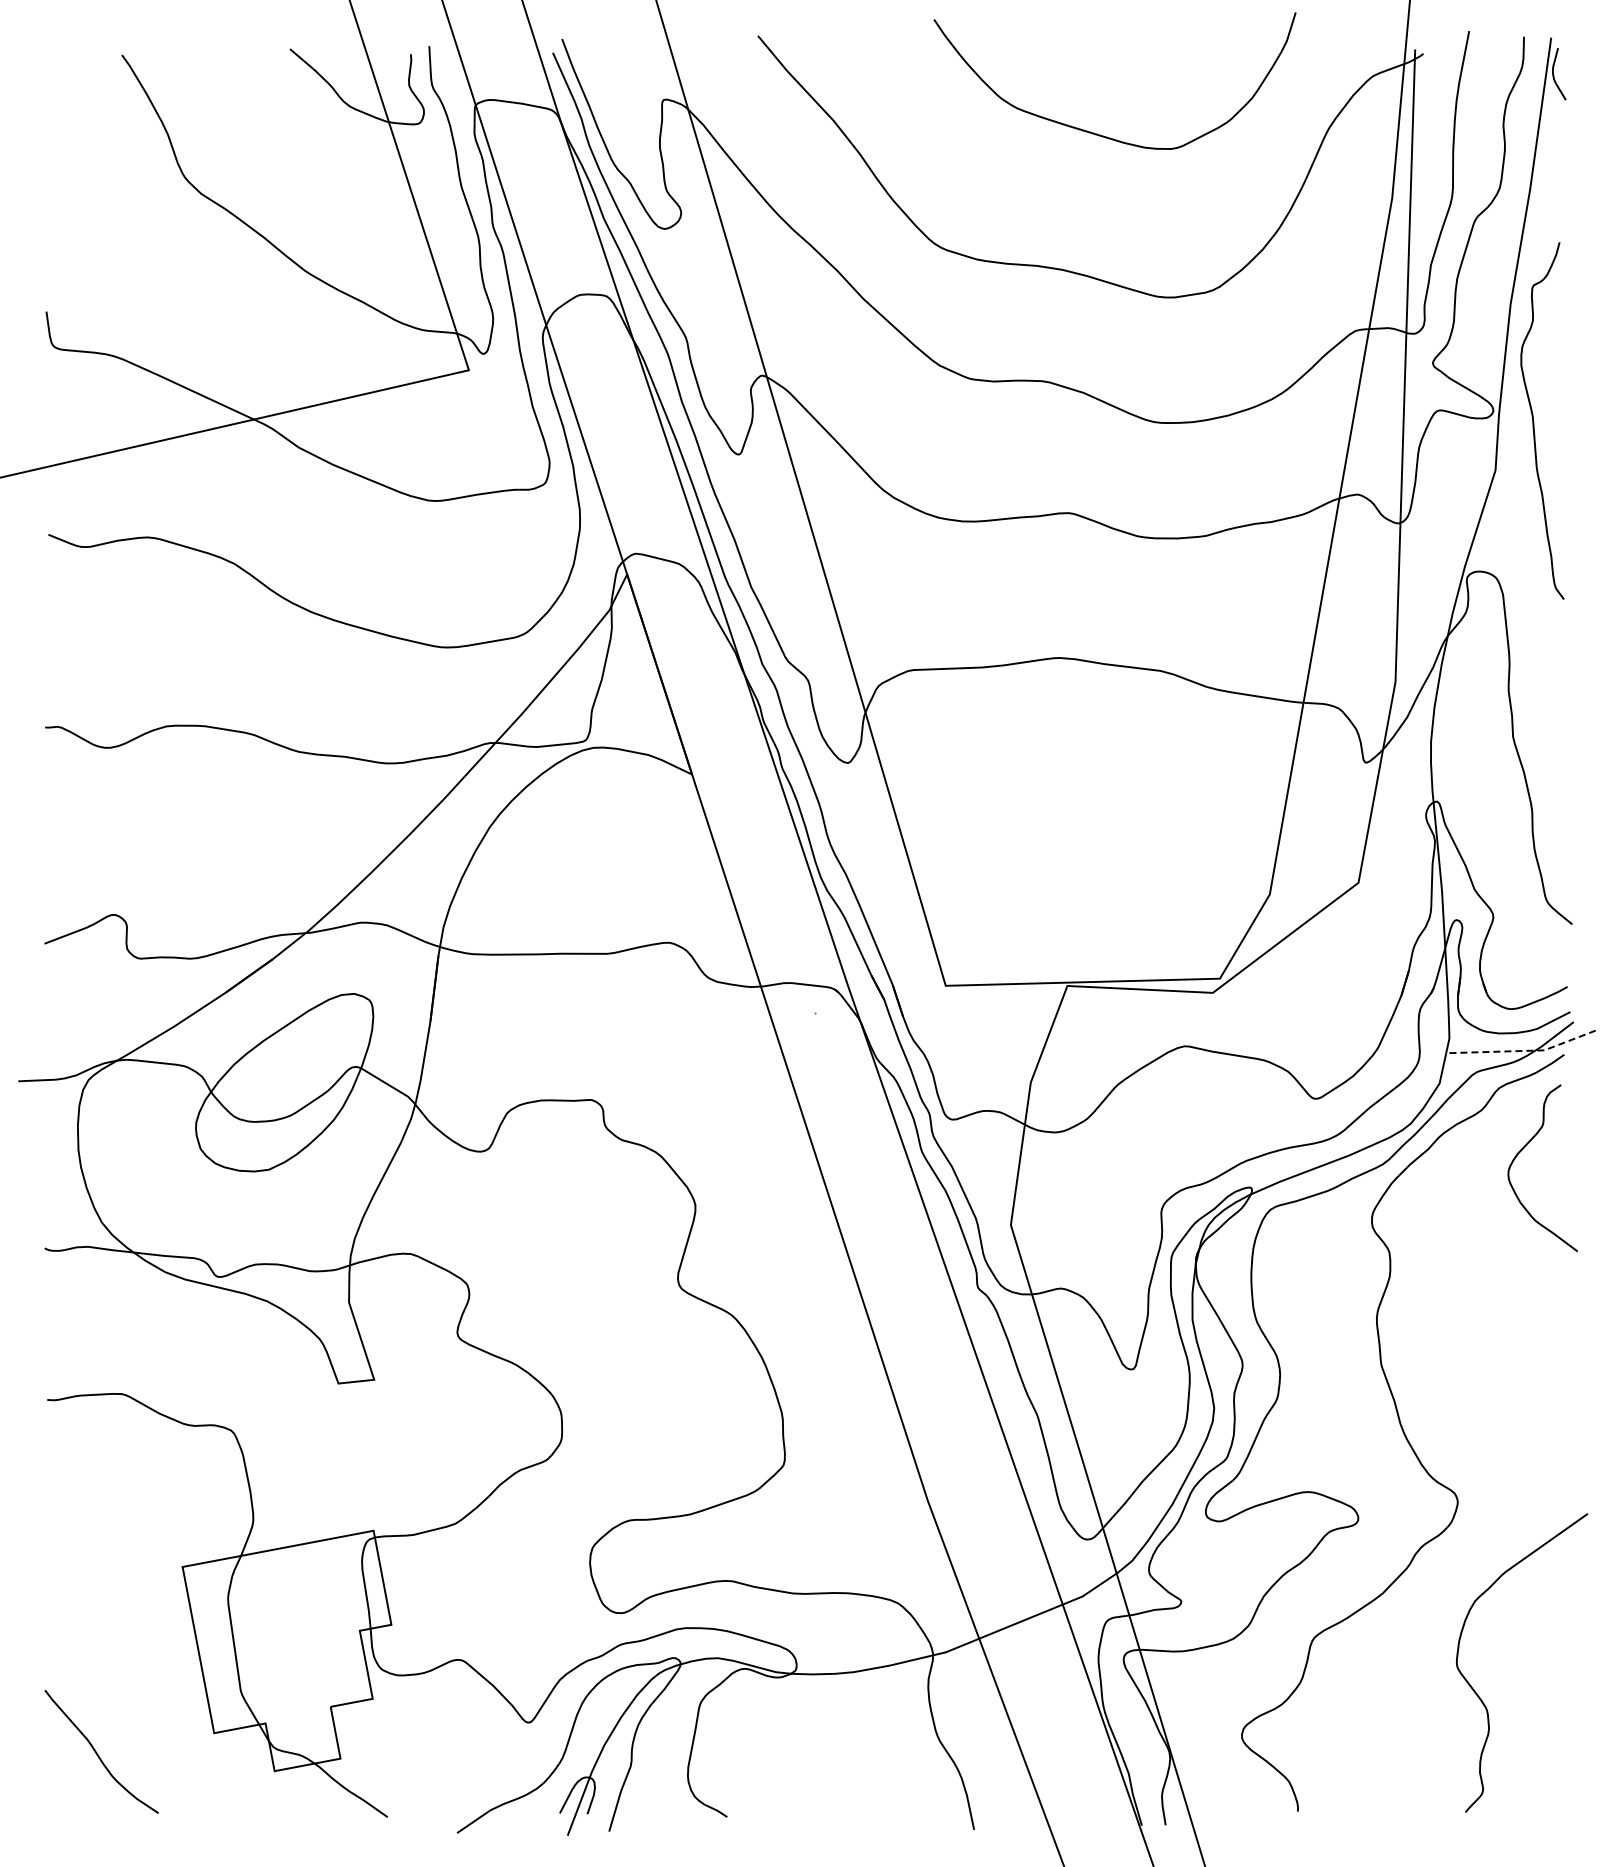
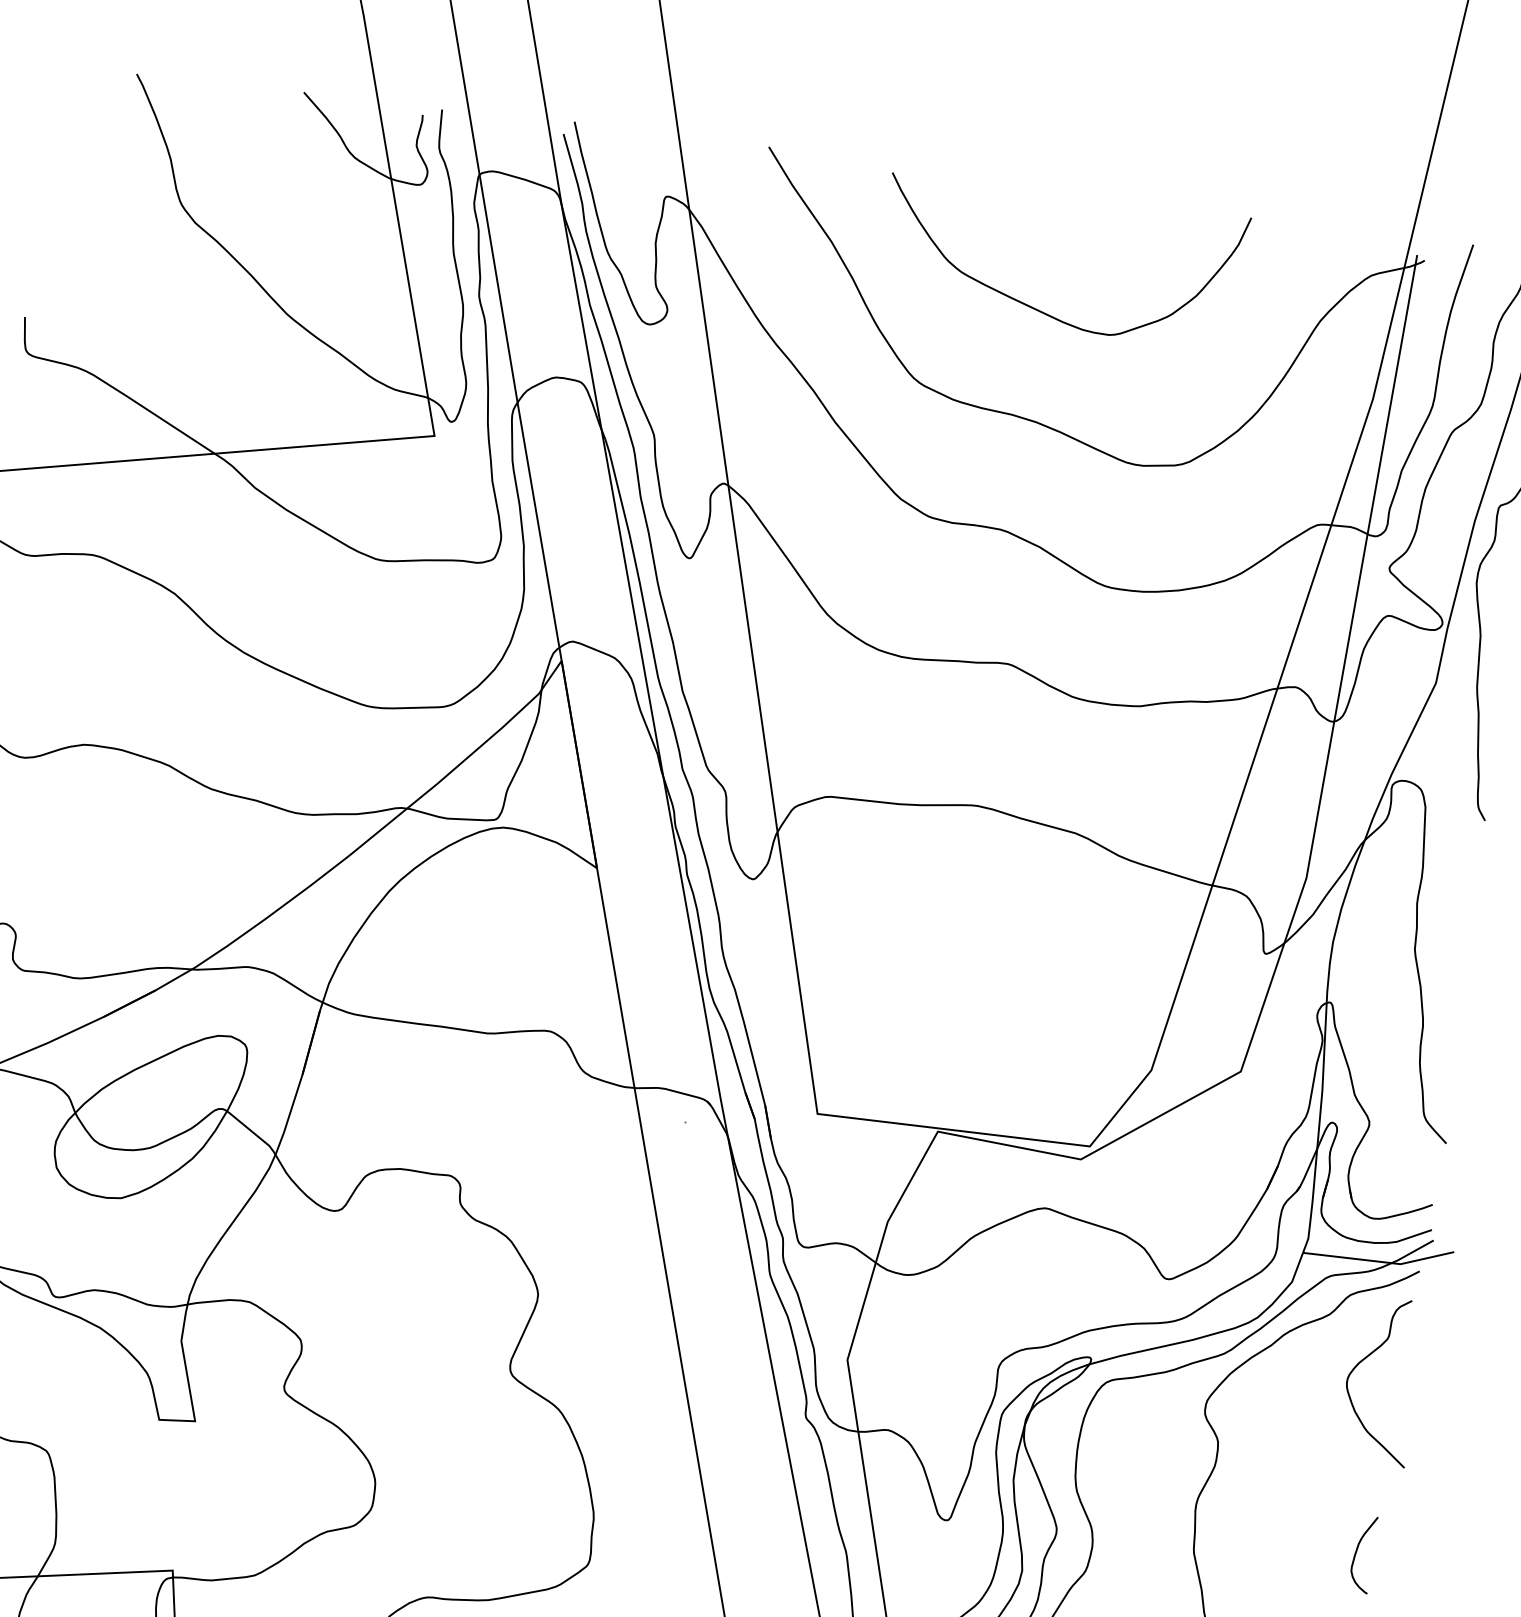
curve: (1097, 133) -> (1037, 308), moved
line: (1522, 1050) -> (1378, 1261), dashed -> solid
curve: (1543, 1339) -> (1357, 1550), added

